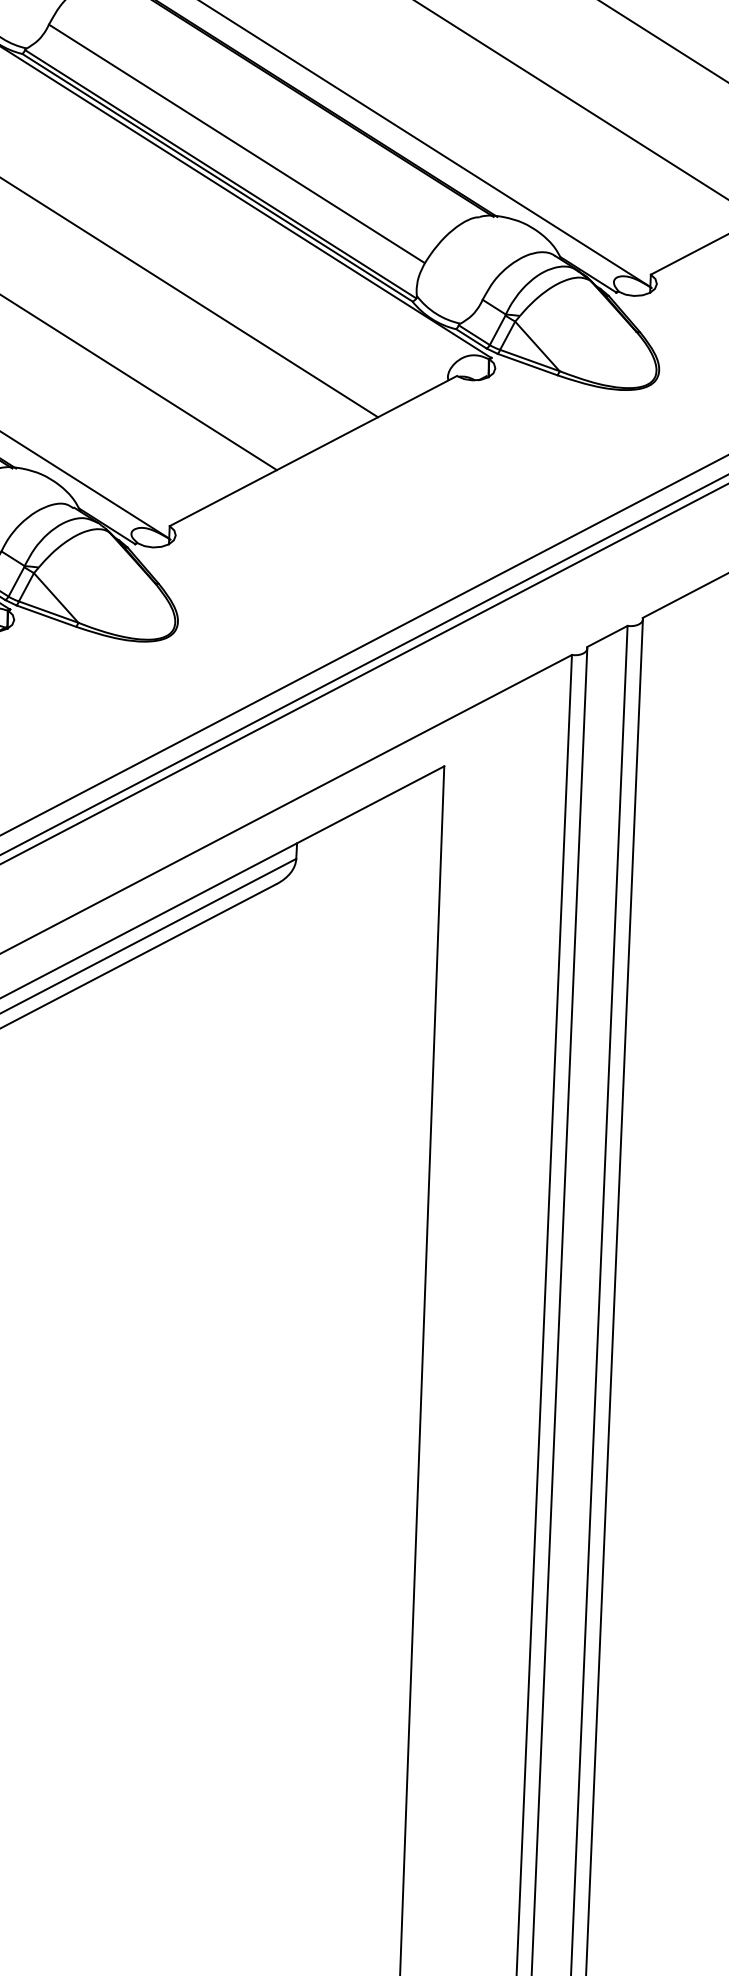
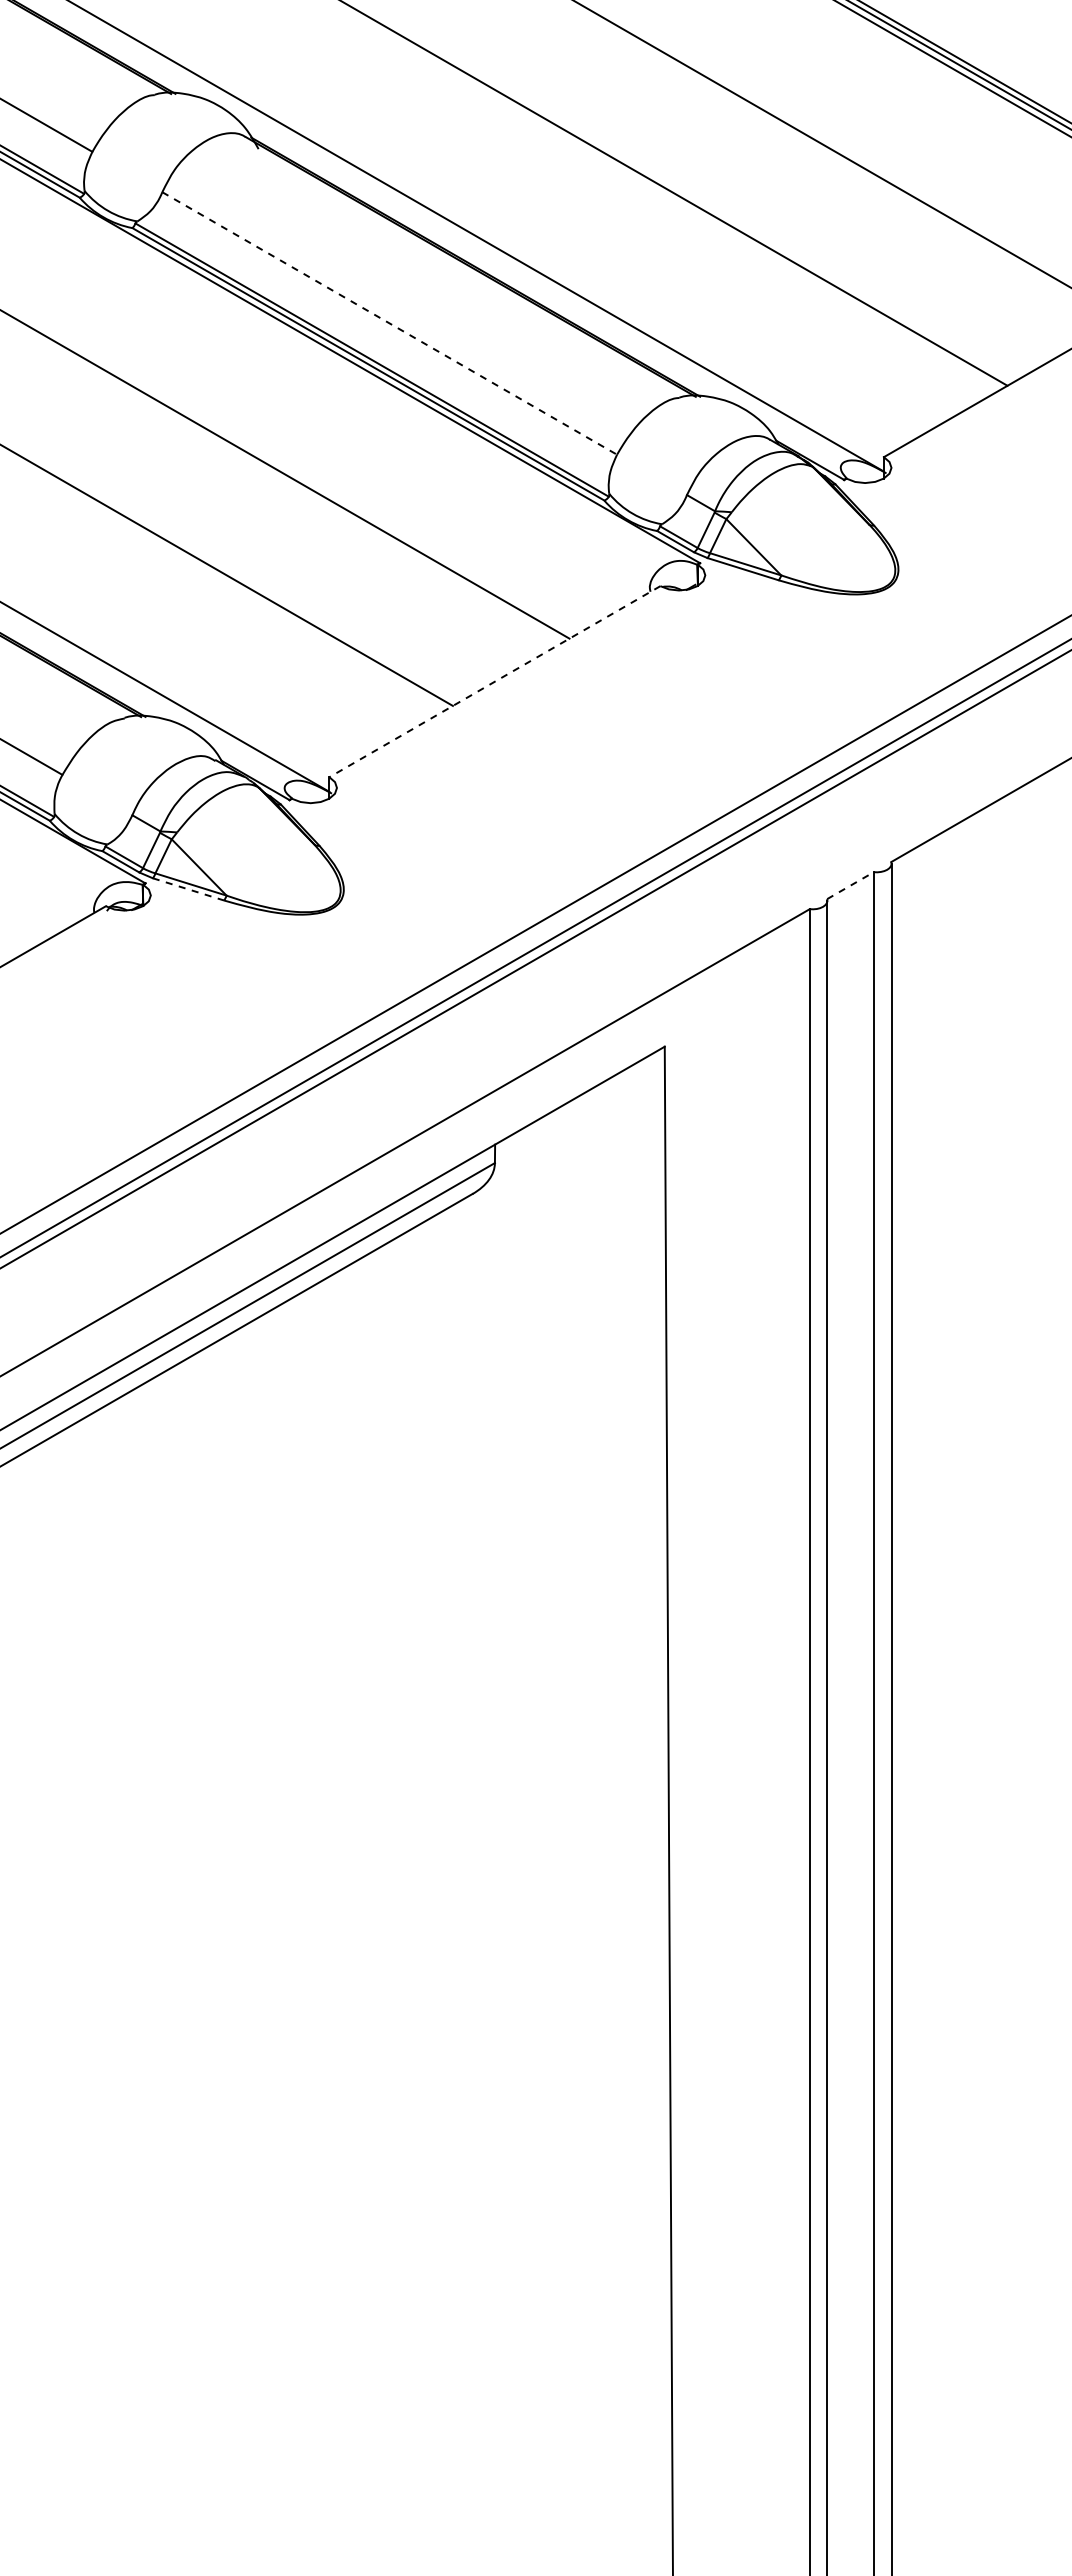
line: (236, 143) -> (389, 323), solid -> dashed
line: (313, 450) -> (494, 681), solid -> dashed
line: (46, 616) -> (188, 889), solid -> dashed
line: (607, 636) -> (850, 885), solid -> dashed

